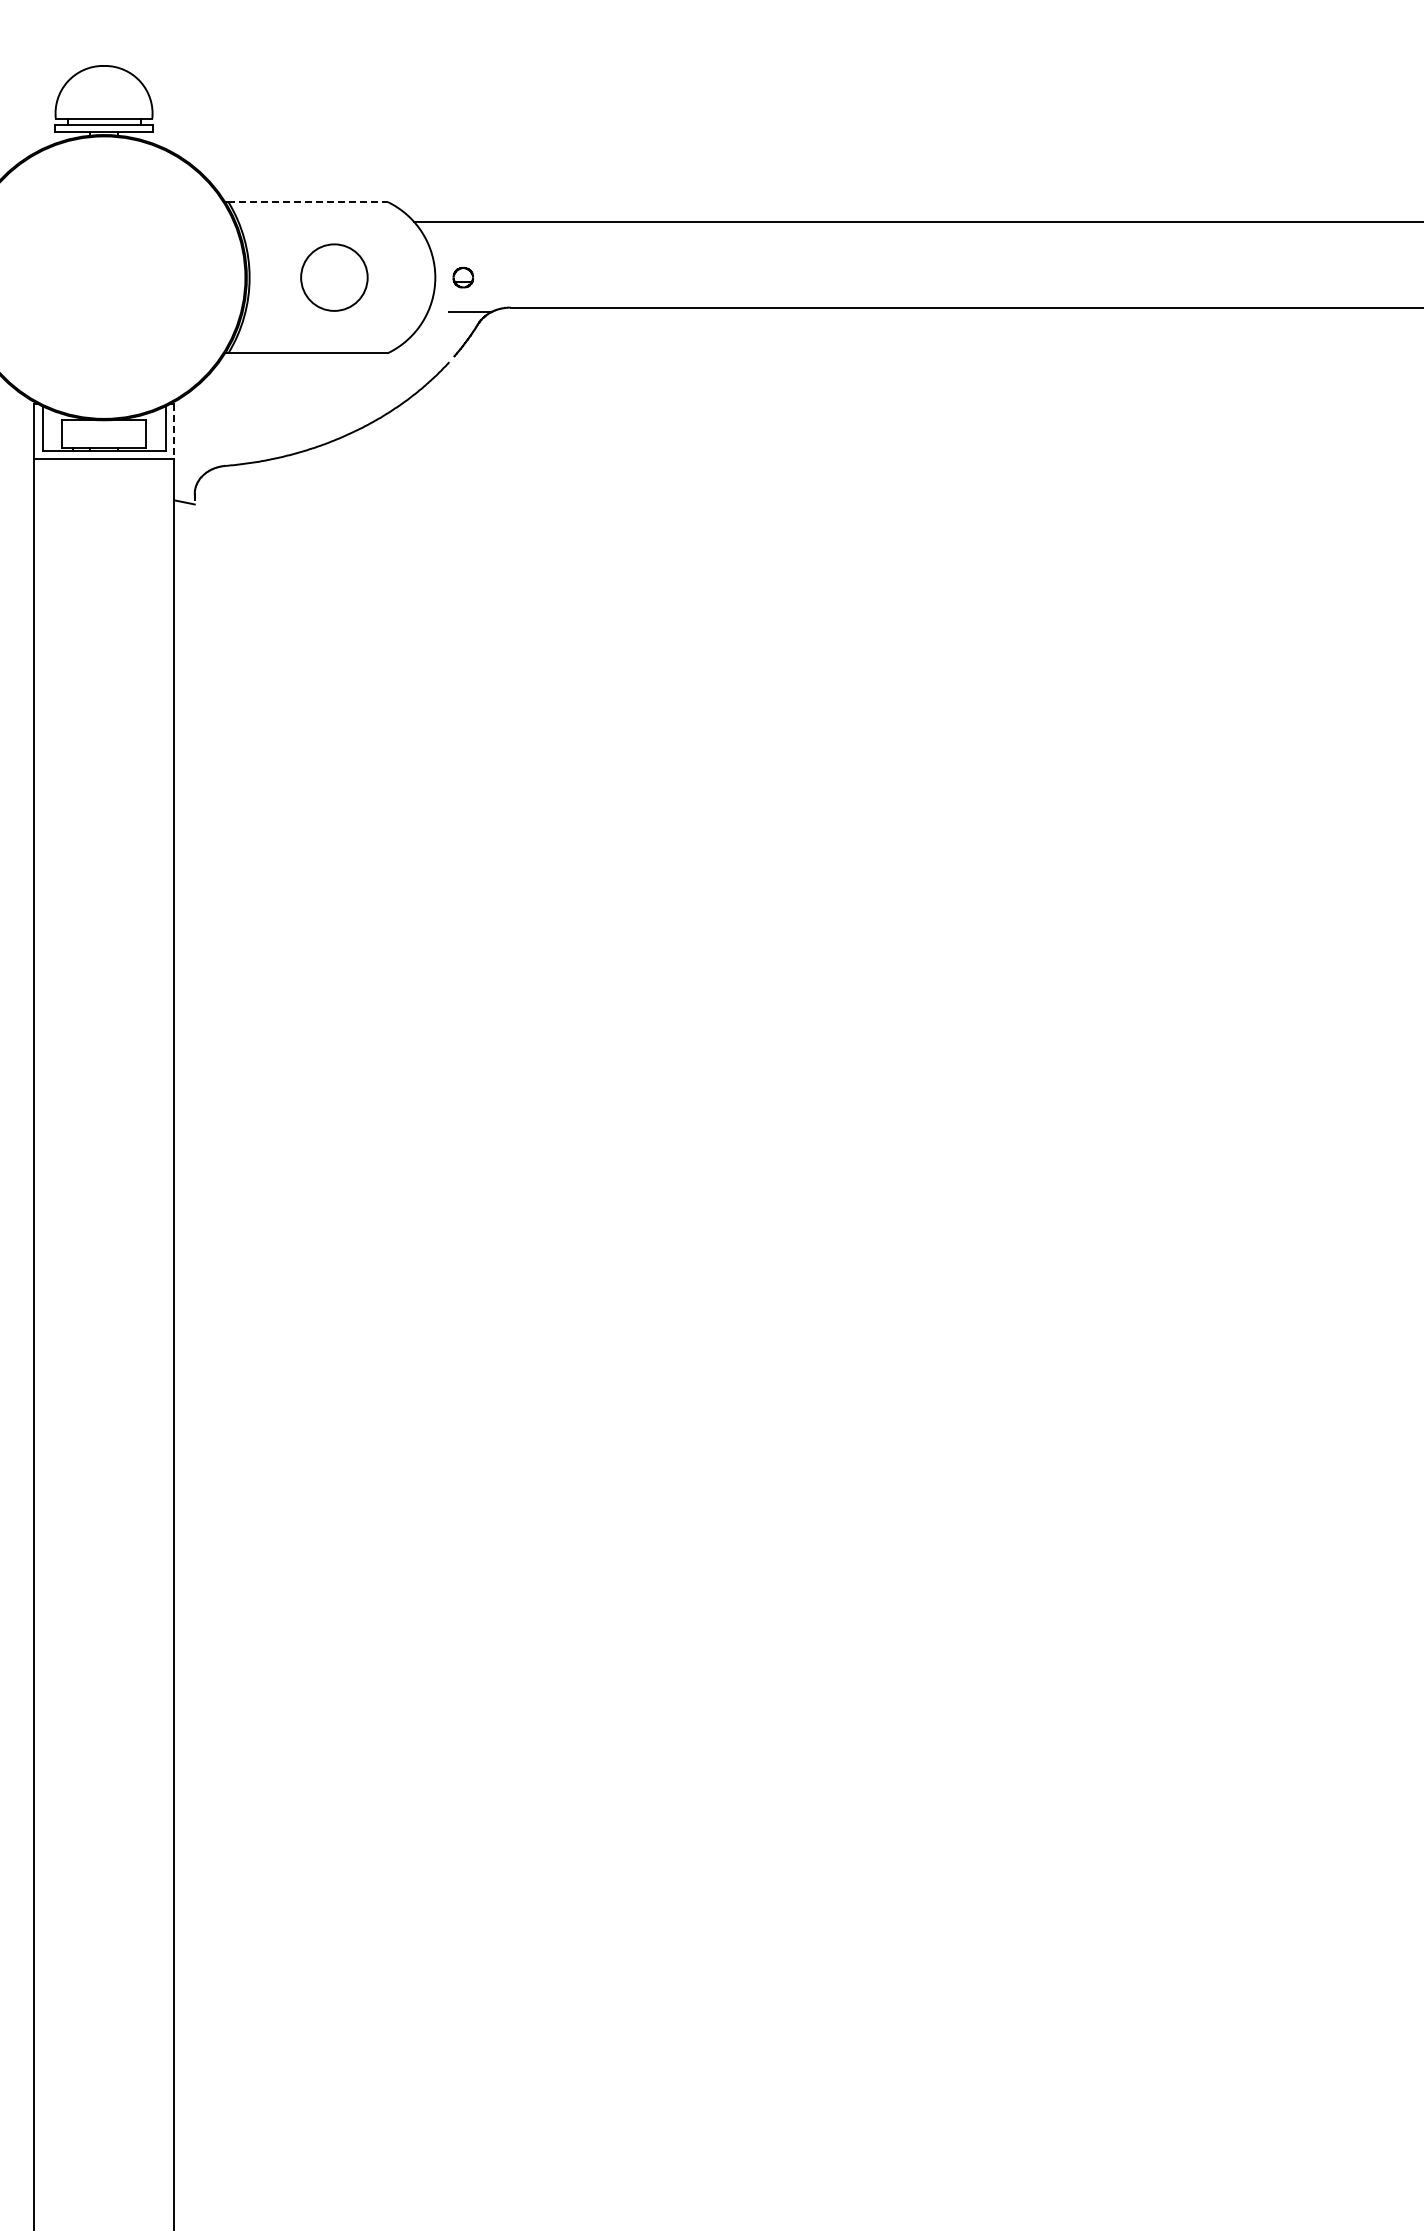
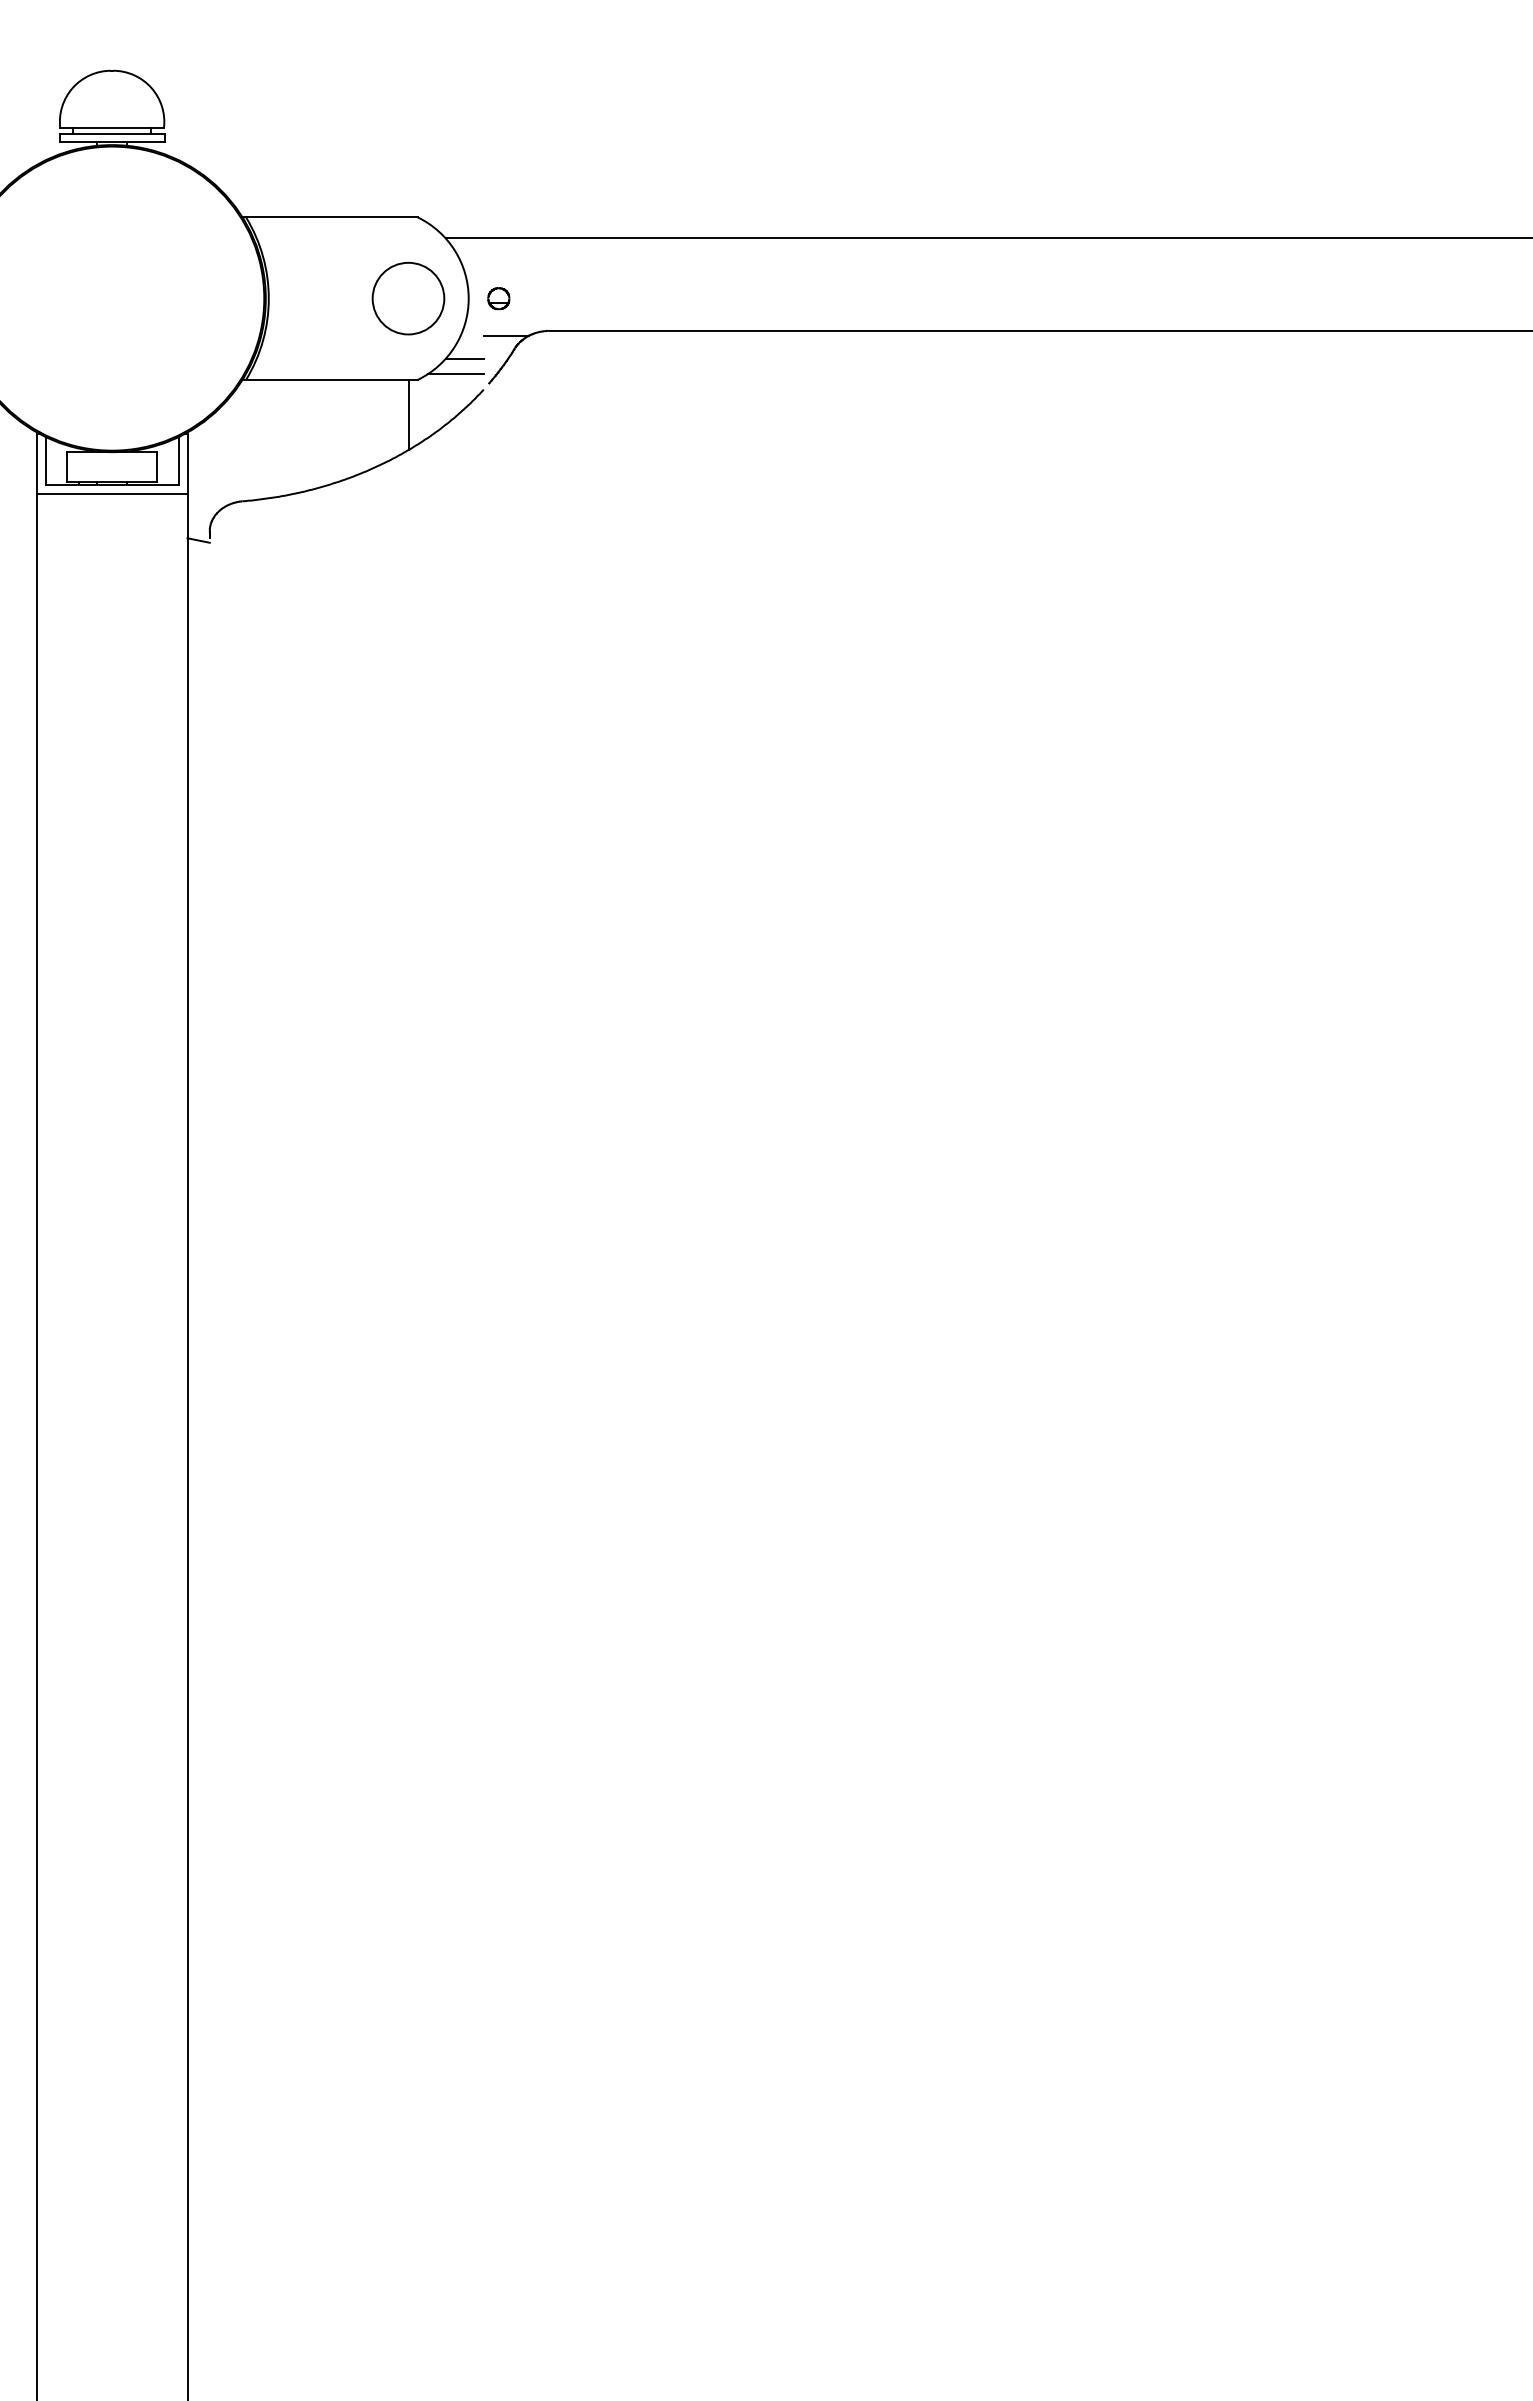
line: (308, 202) -> (332, 217), dashed -> solid
circle: (334, 277) -> (408, 298), moved
line: (431, 333) -> (464, 358), added
line: (423, 347) -> (455, 373), added
line: (379, 385) -> (408, 414), added
line: (174, 431) -> (187, 464), dashed -> solid

